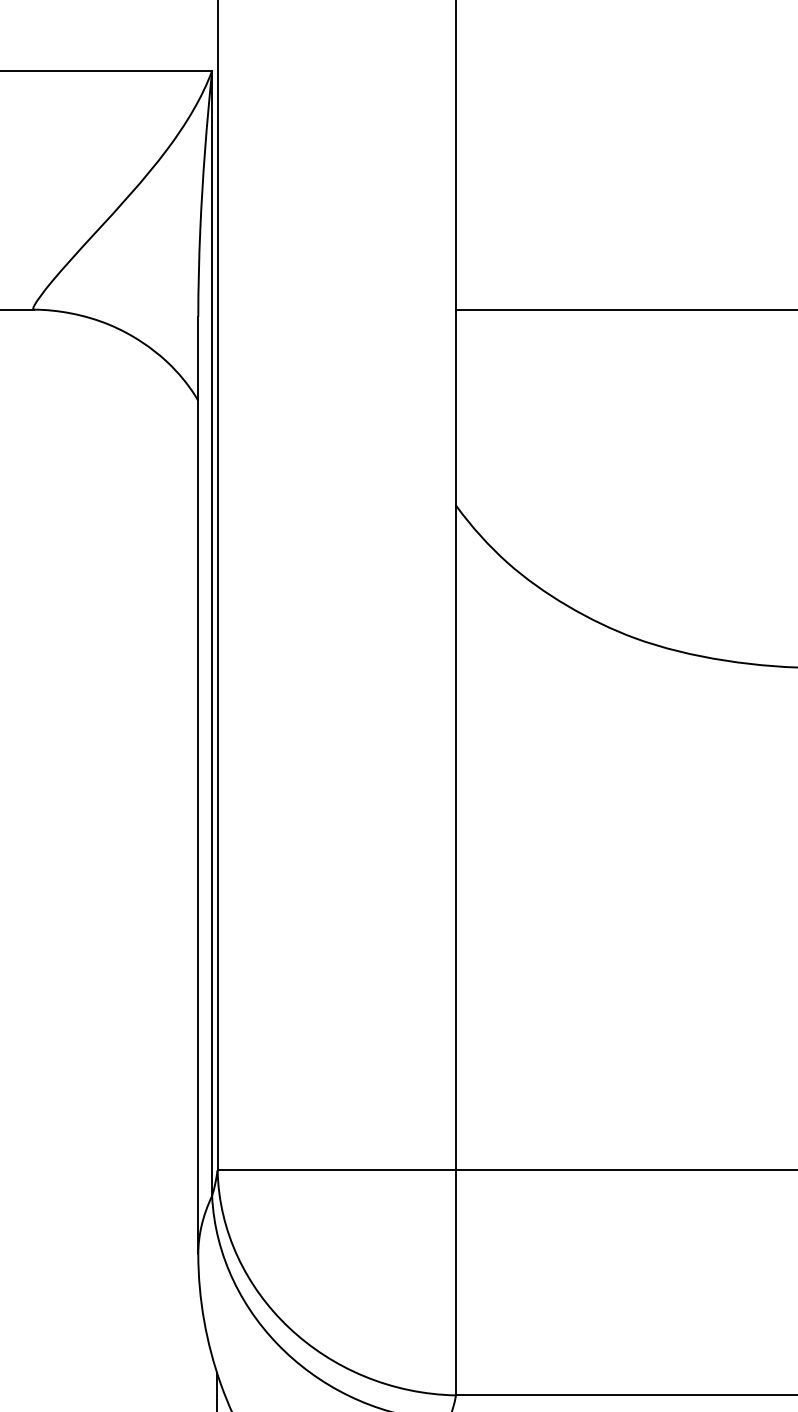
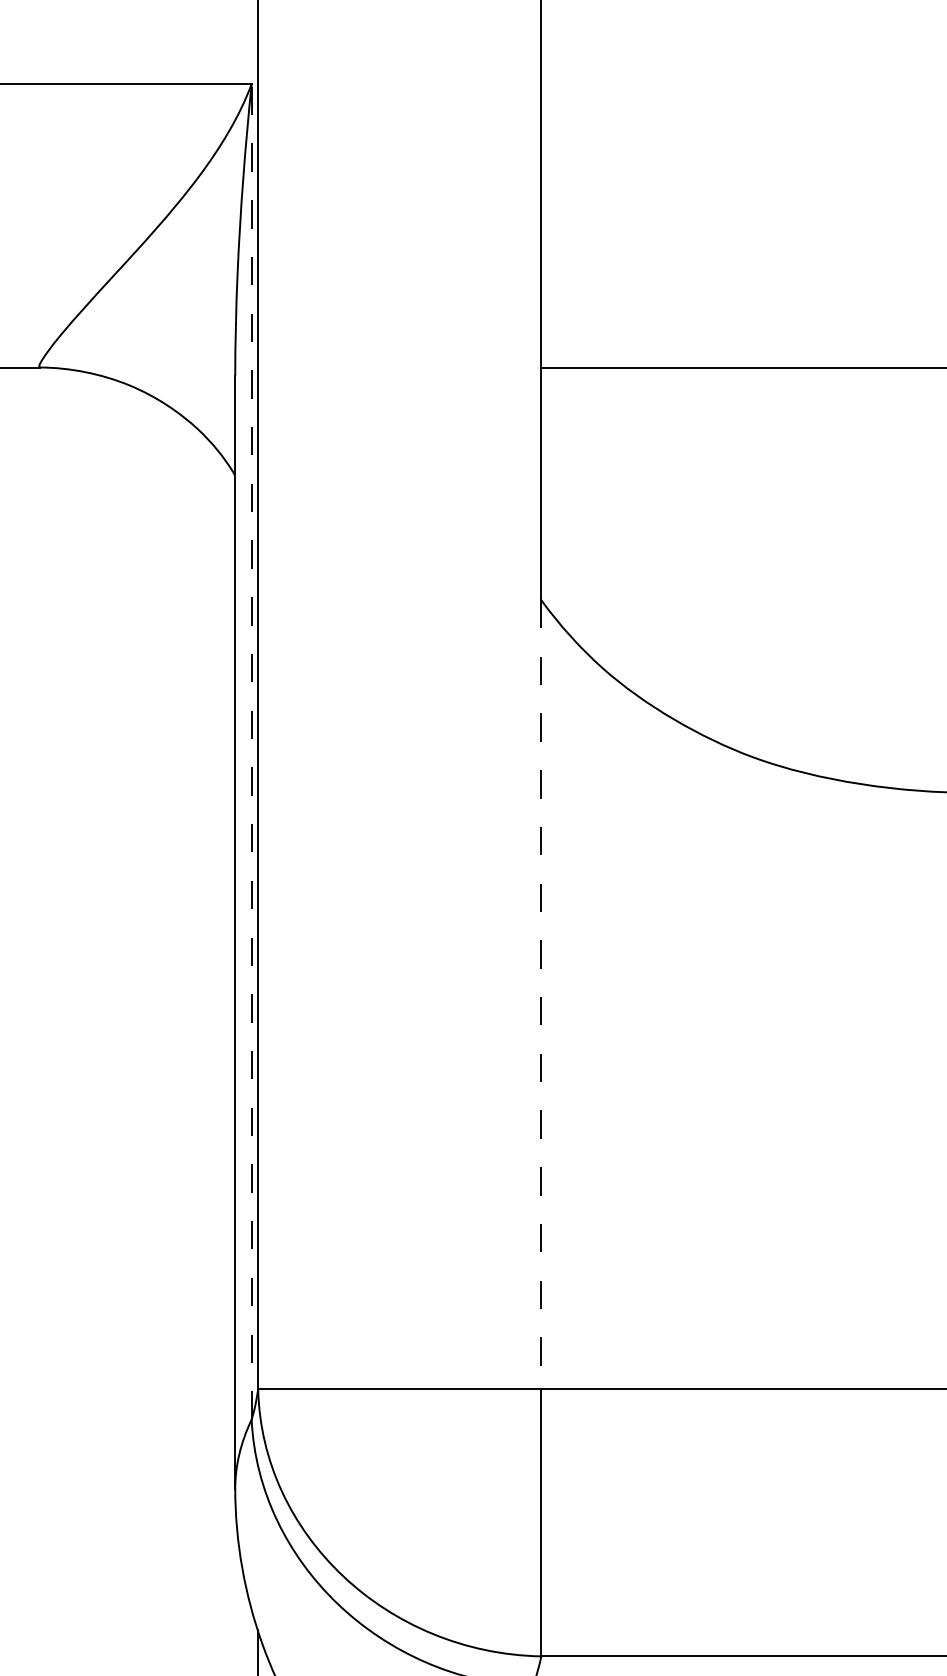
line: (212, 633) -> (252, 751), solid -> dashed
line: (456, 838) -> (541, 995), solid -> dashed

